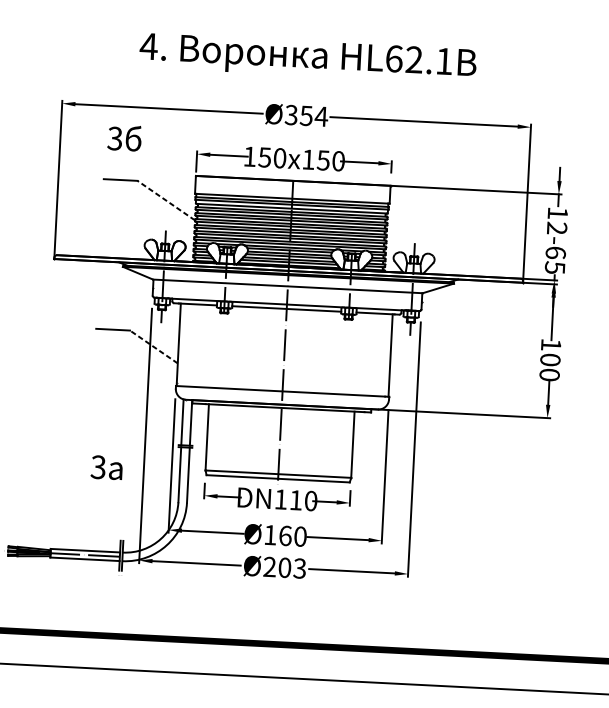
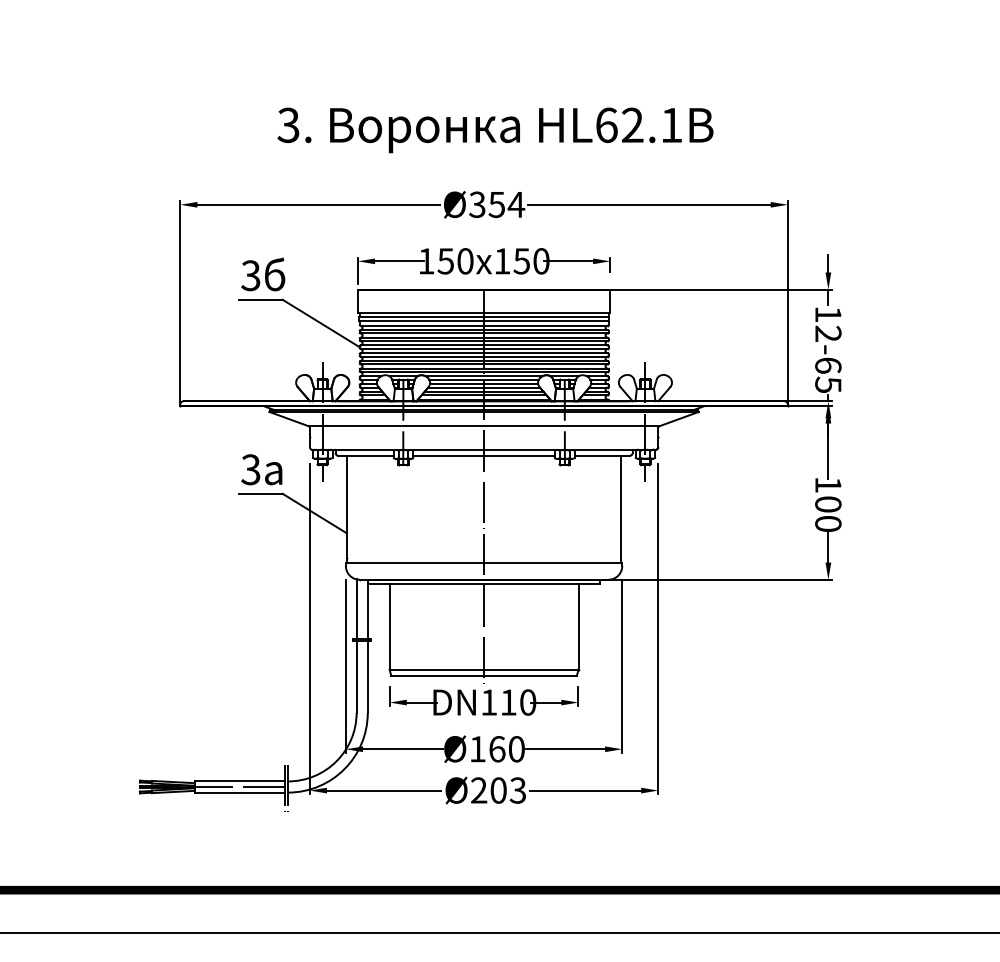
text: (148, 46) -> (288, 125), 4. -> 3.
text: (124, 138) -> (263, 274), moved
line: (165, 200) -> (320, 323), dashed -> solid
line: (153, 346) -> (314, 513), dashed -> solid
text: (106, 467) -> (261, 469), moved

